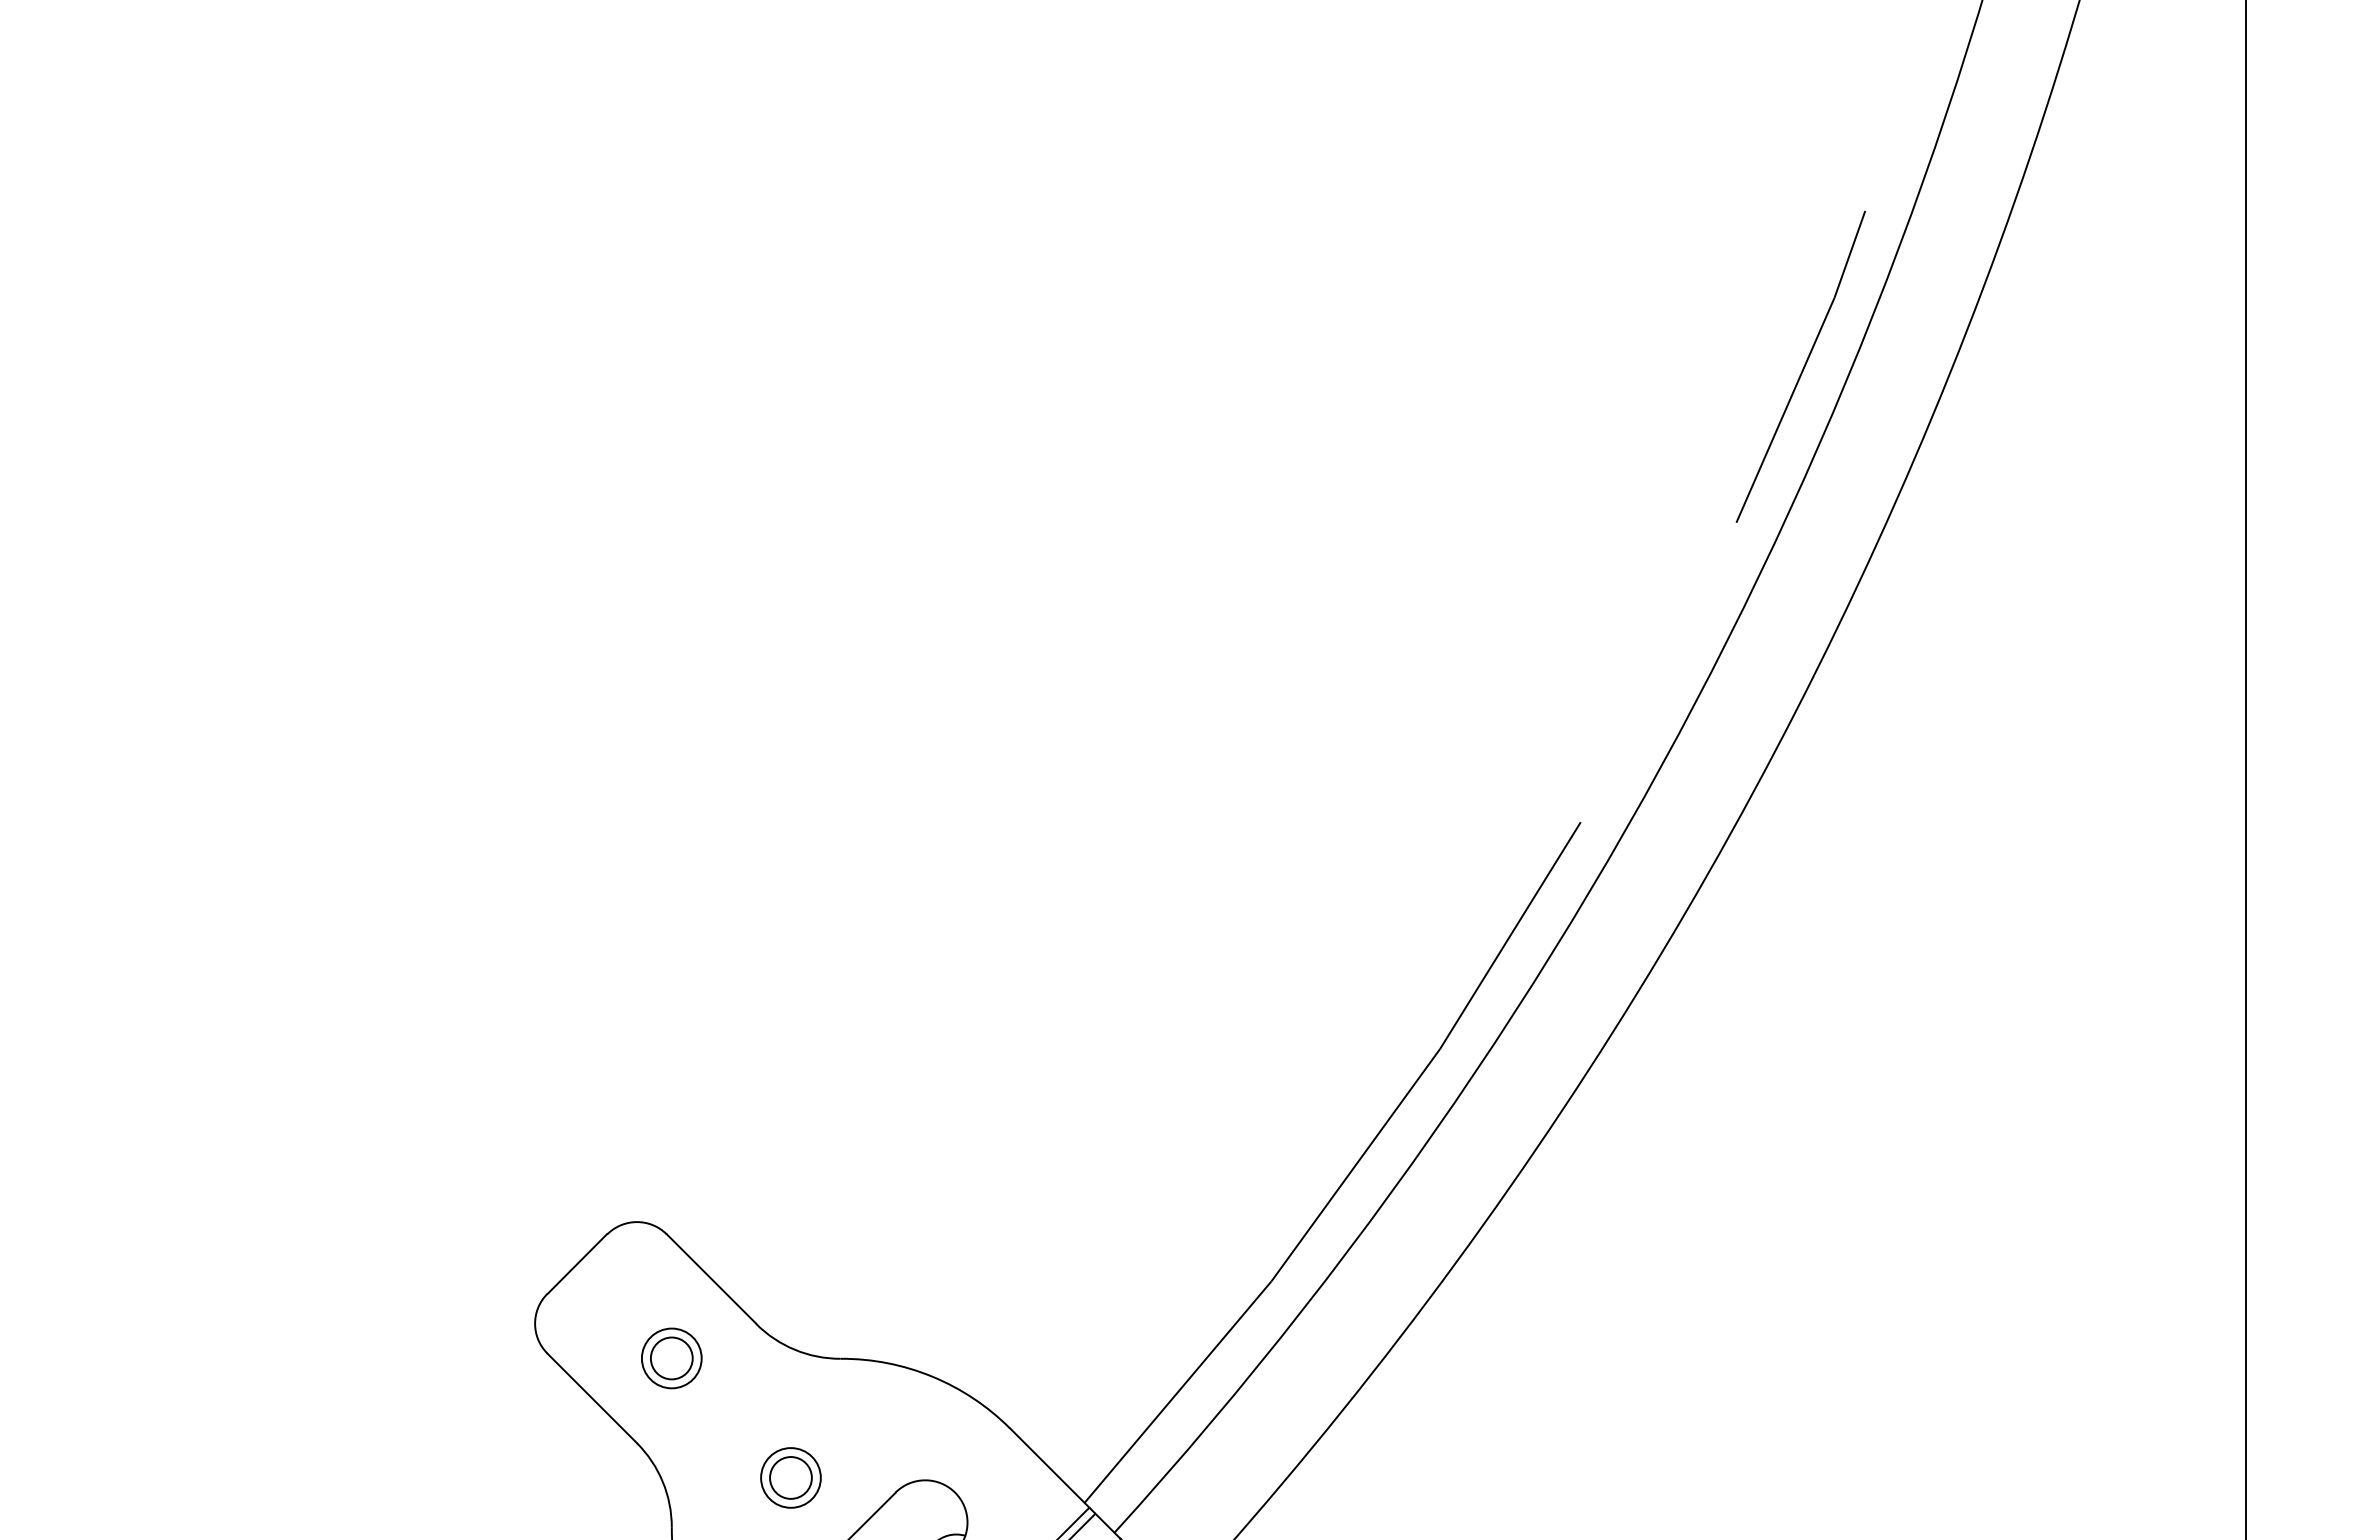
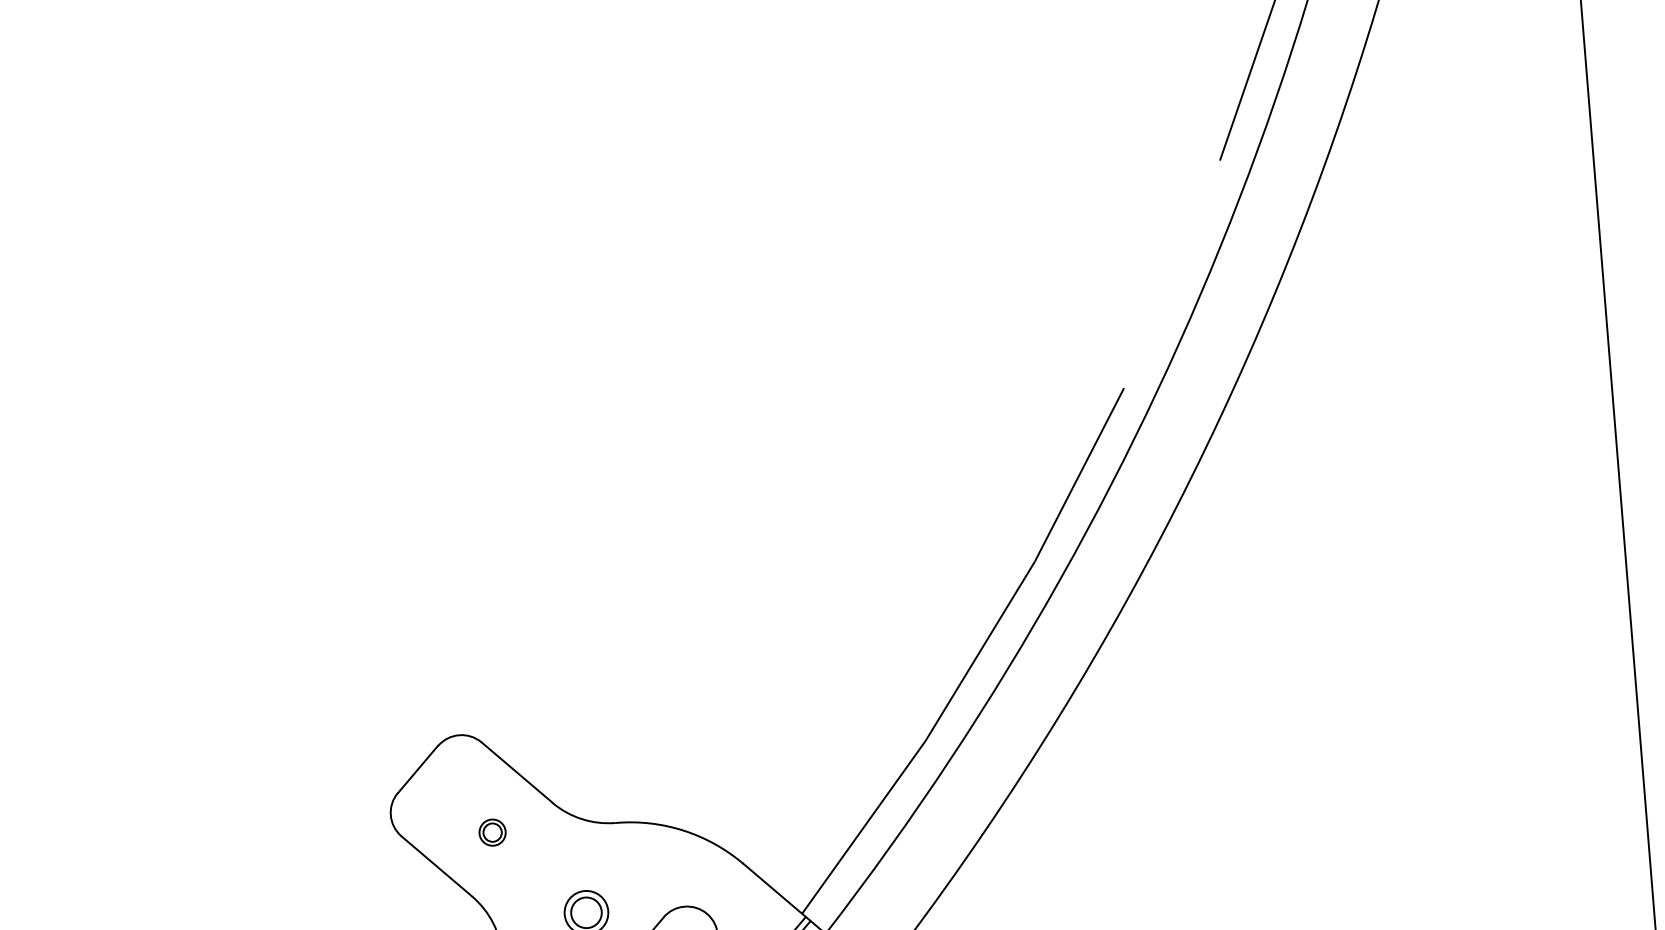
part: (671, 1358) -> (492, 832), size x0.6

